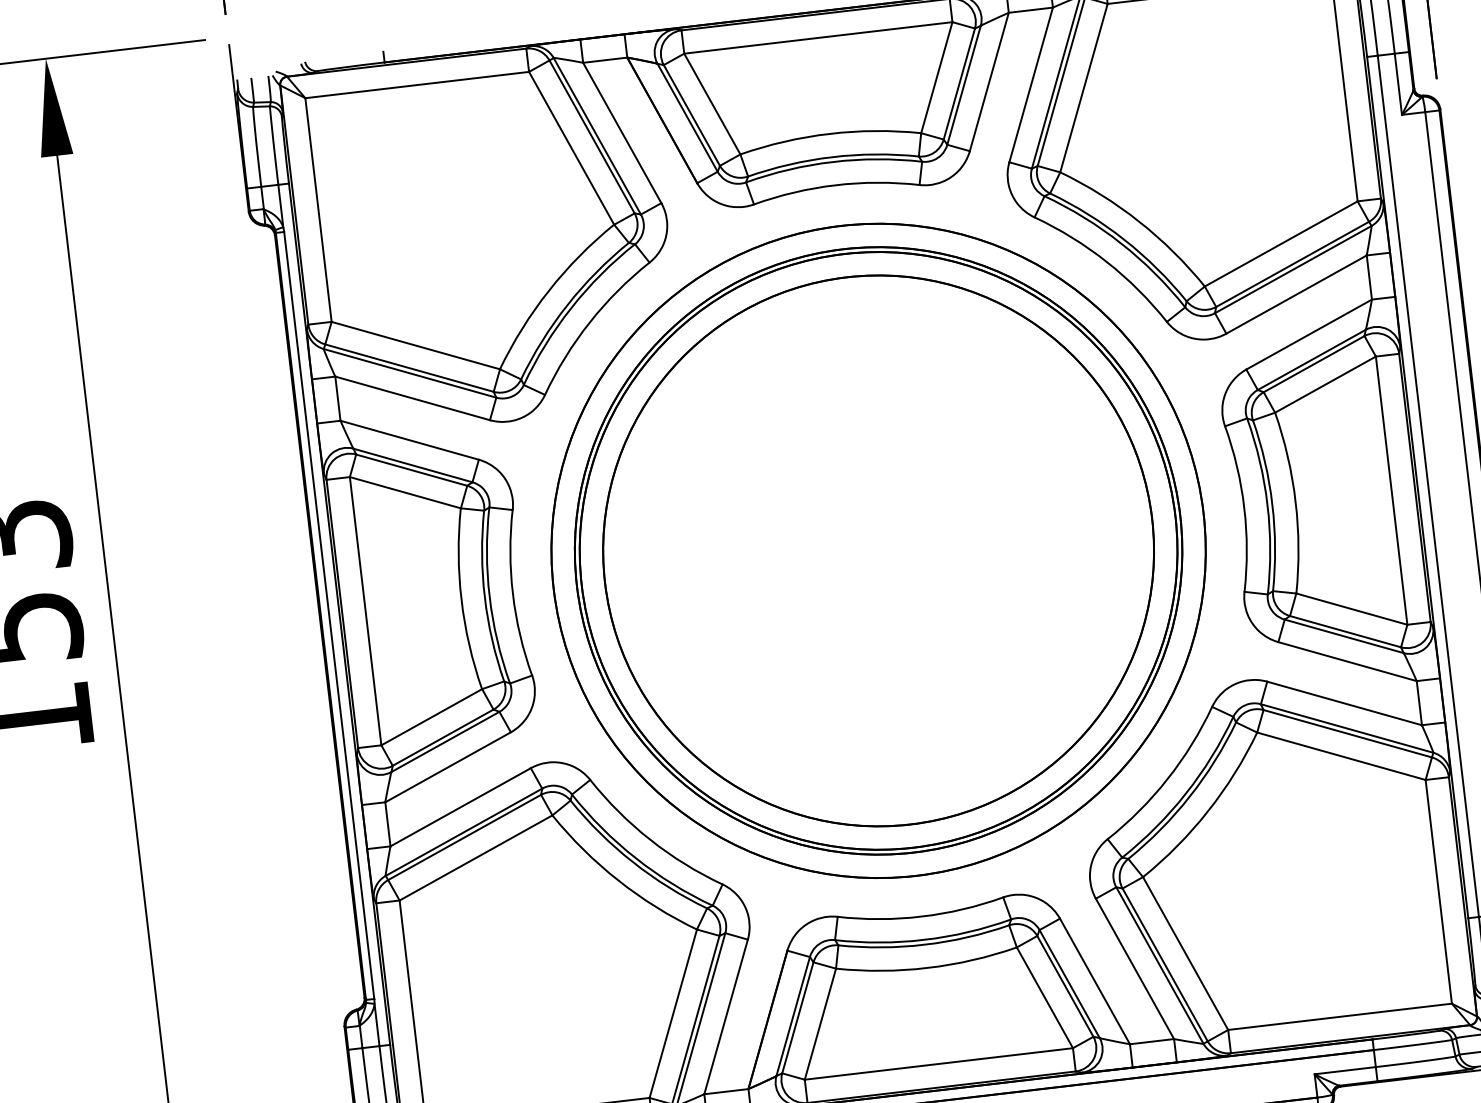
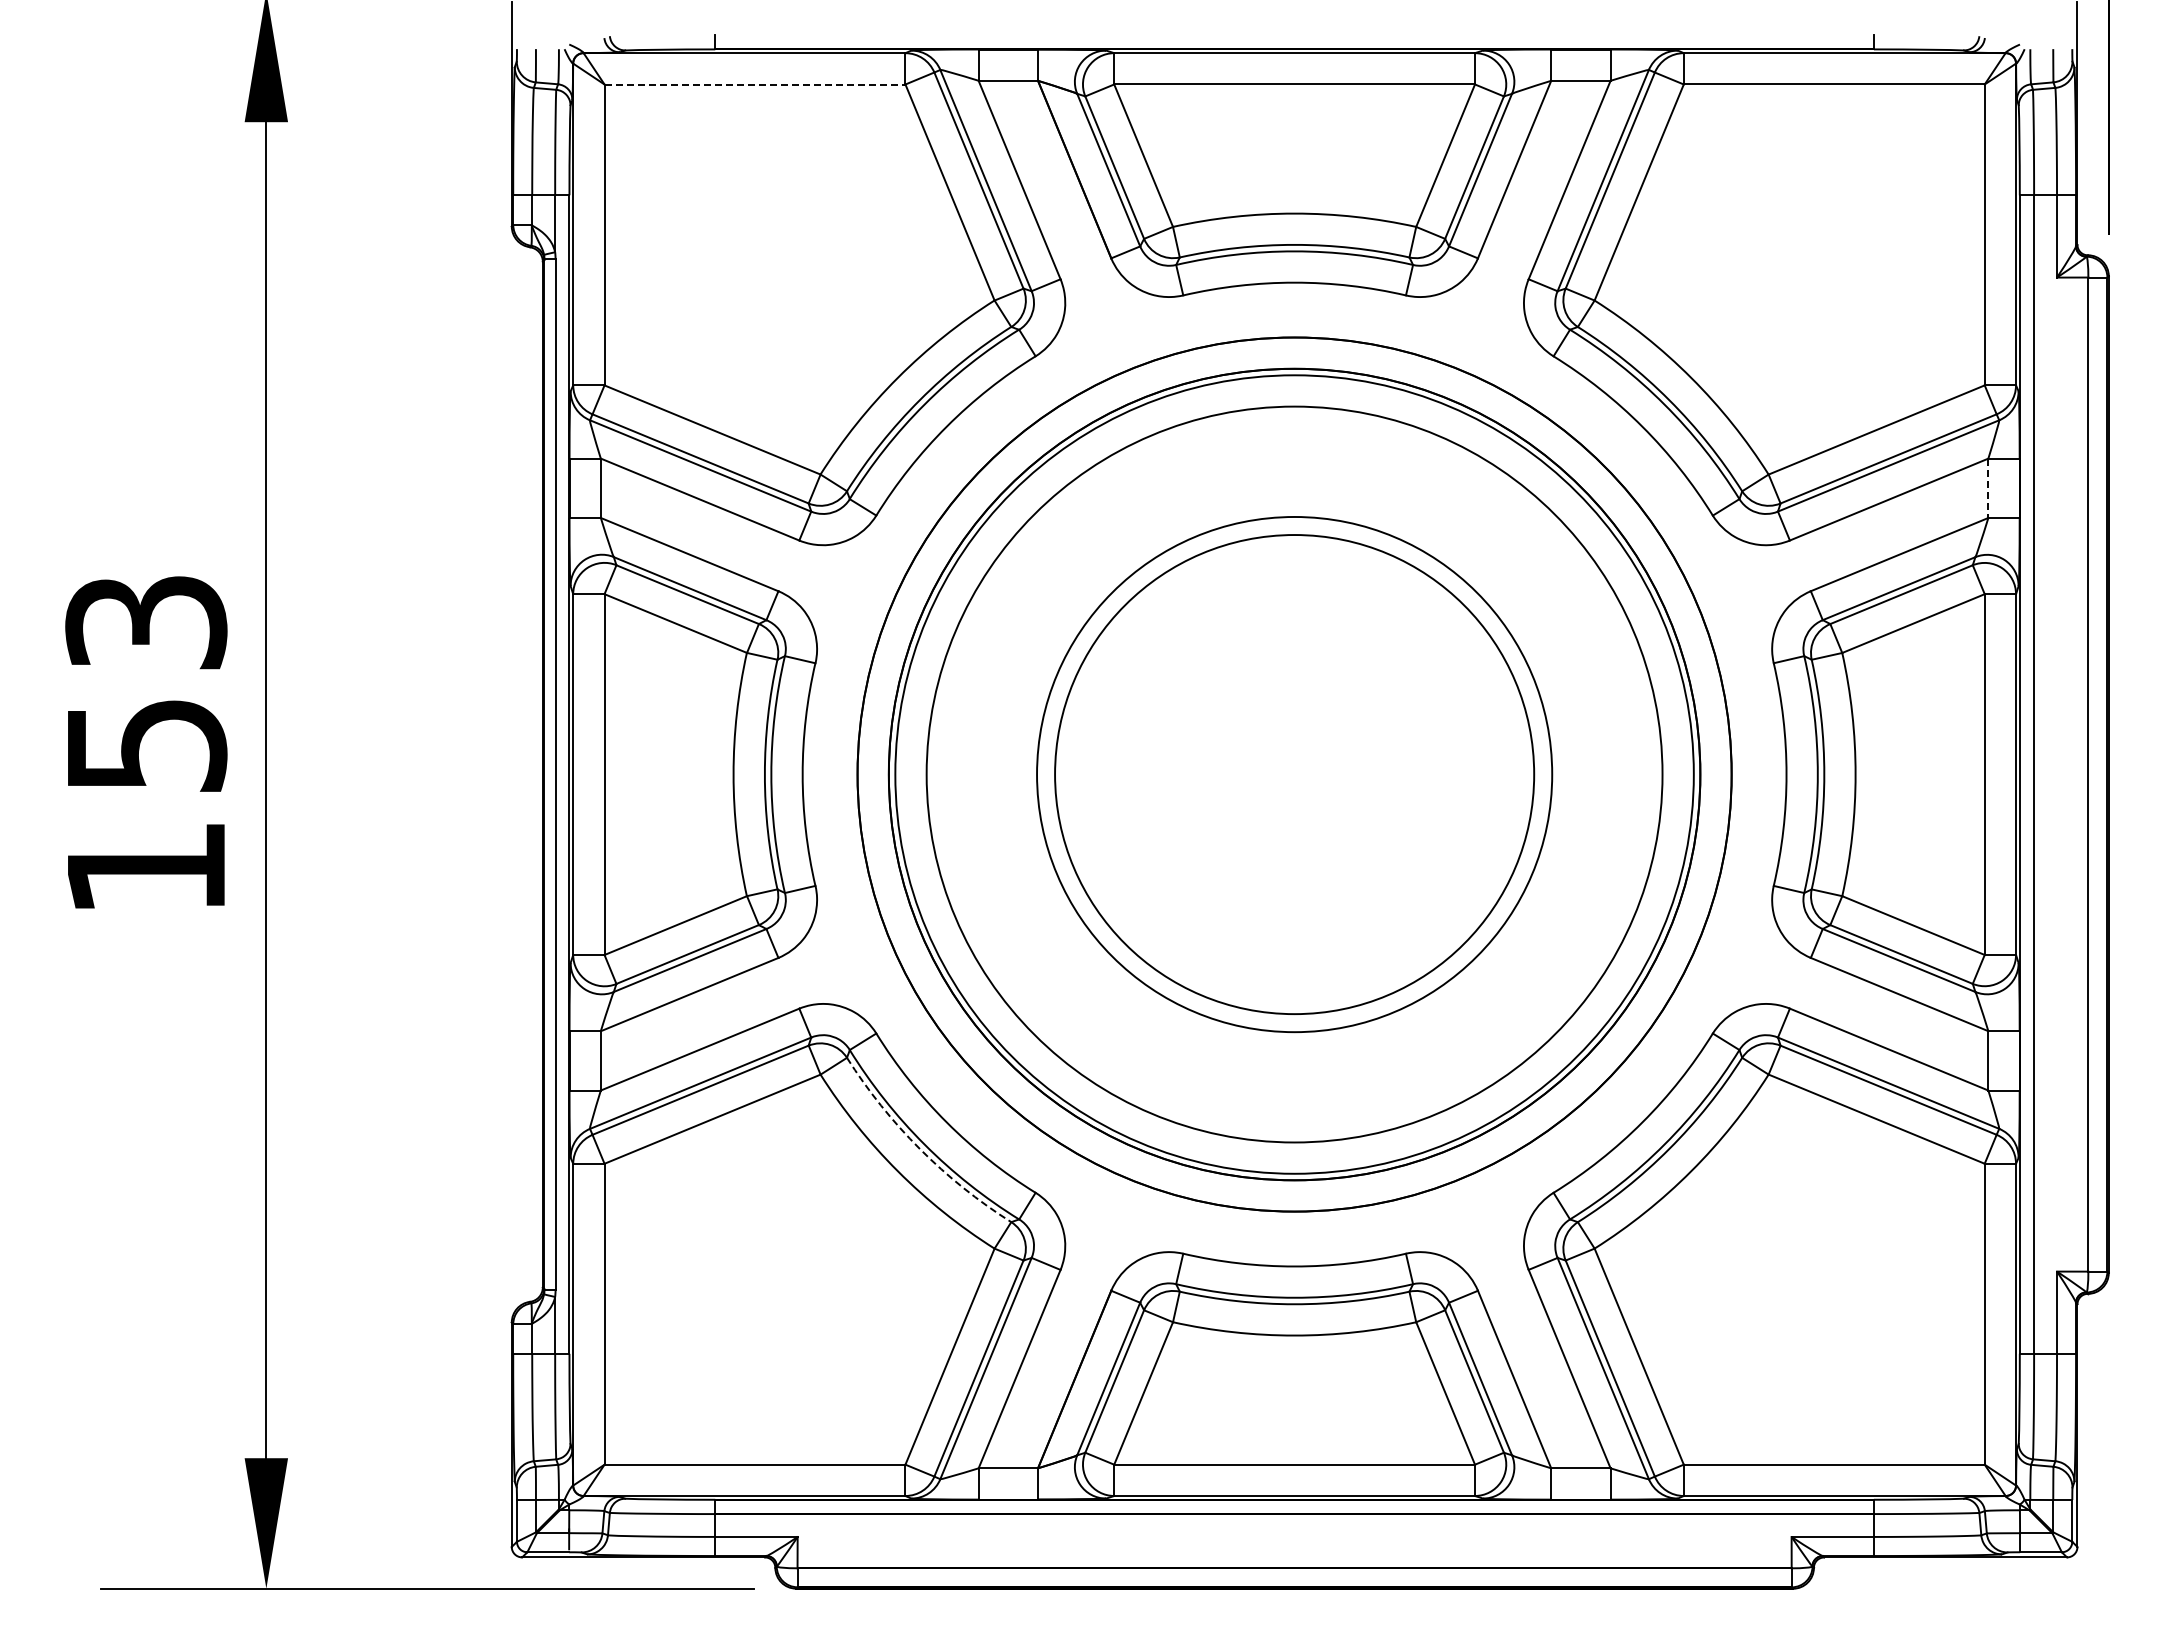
line: (417, 85) -> (755, 84), solid -> dashed
line: (1369, 277) -> (1988, 488), solid -> dashed
circle: (878, 550) -> (1294, 774), size x0.6
circle: (878, 550) -> (1294, 774), size x0.7
arc: (633, 862) -> (920, 1149), solid -> dashed

